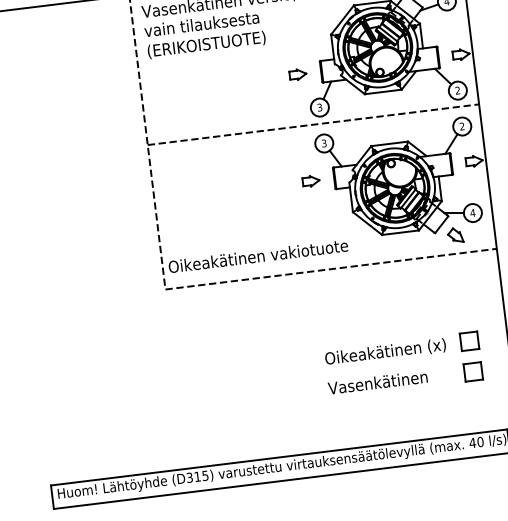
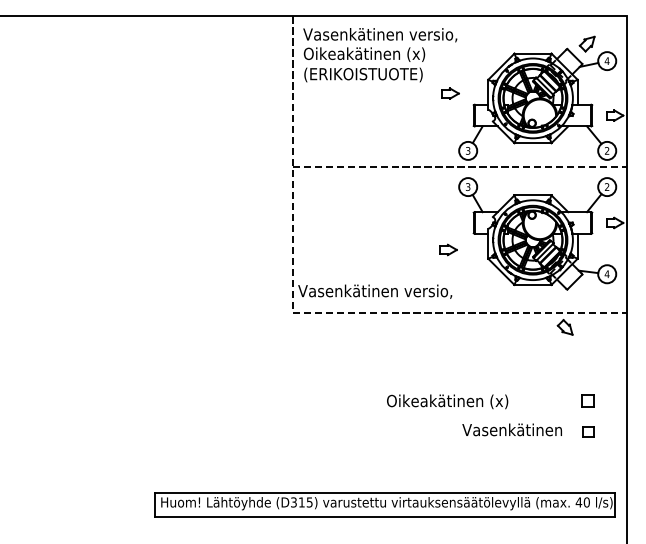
text: (205, 24) -> (364, 54), vain tilauksesta -> Oikeakätinen (x)
part: (298, 74) -> (450, 93), moved
part: (311, 180) -> (448, 249), moved
part: (454, 235) -> (564, 327), moved
text: (257, 256) -> (388, 291), Oikeakätinen vakiotuote -> Vasenkätinen versio,
part: (469, 340) -> (588, 400), size x0.7
text: (385, 351) -> (447, 401), moved
part: (473, 371) -> (588, 431), size x0.6
text: (377, 382) -> (511, 429), moved

